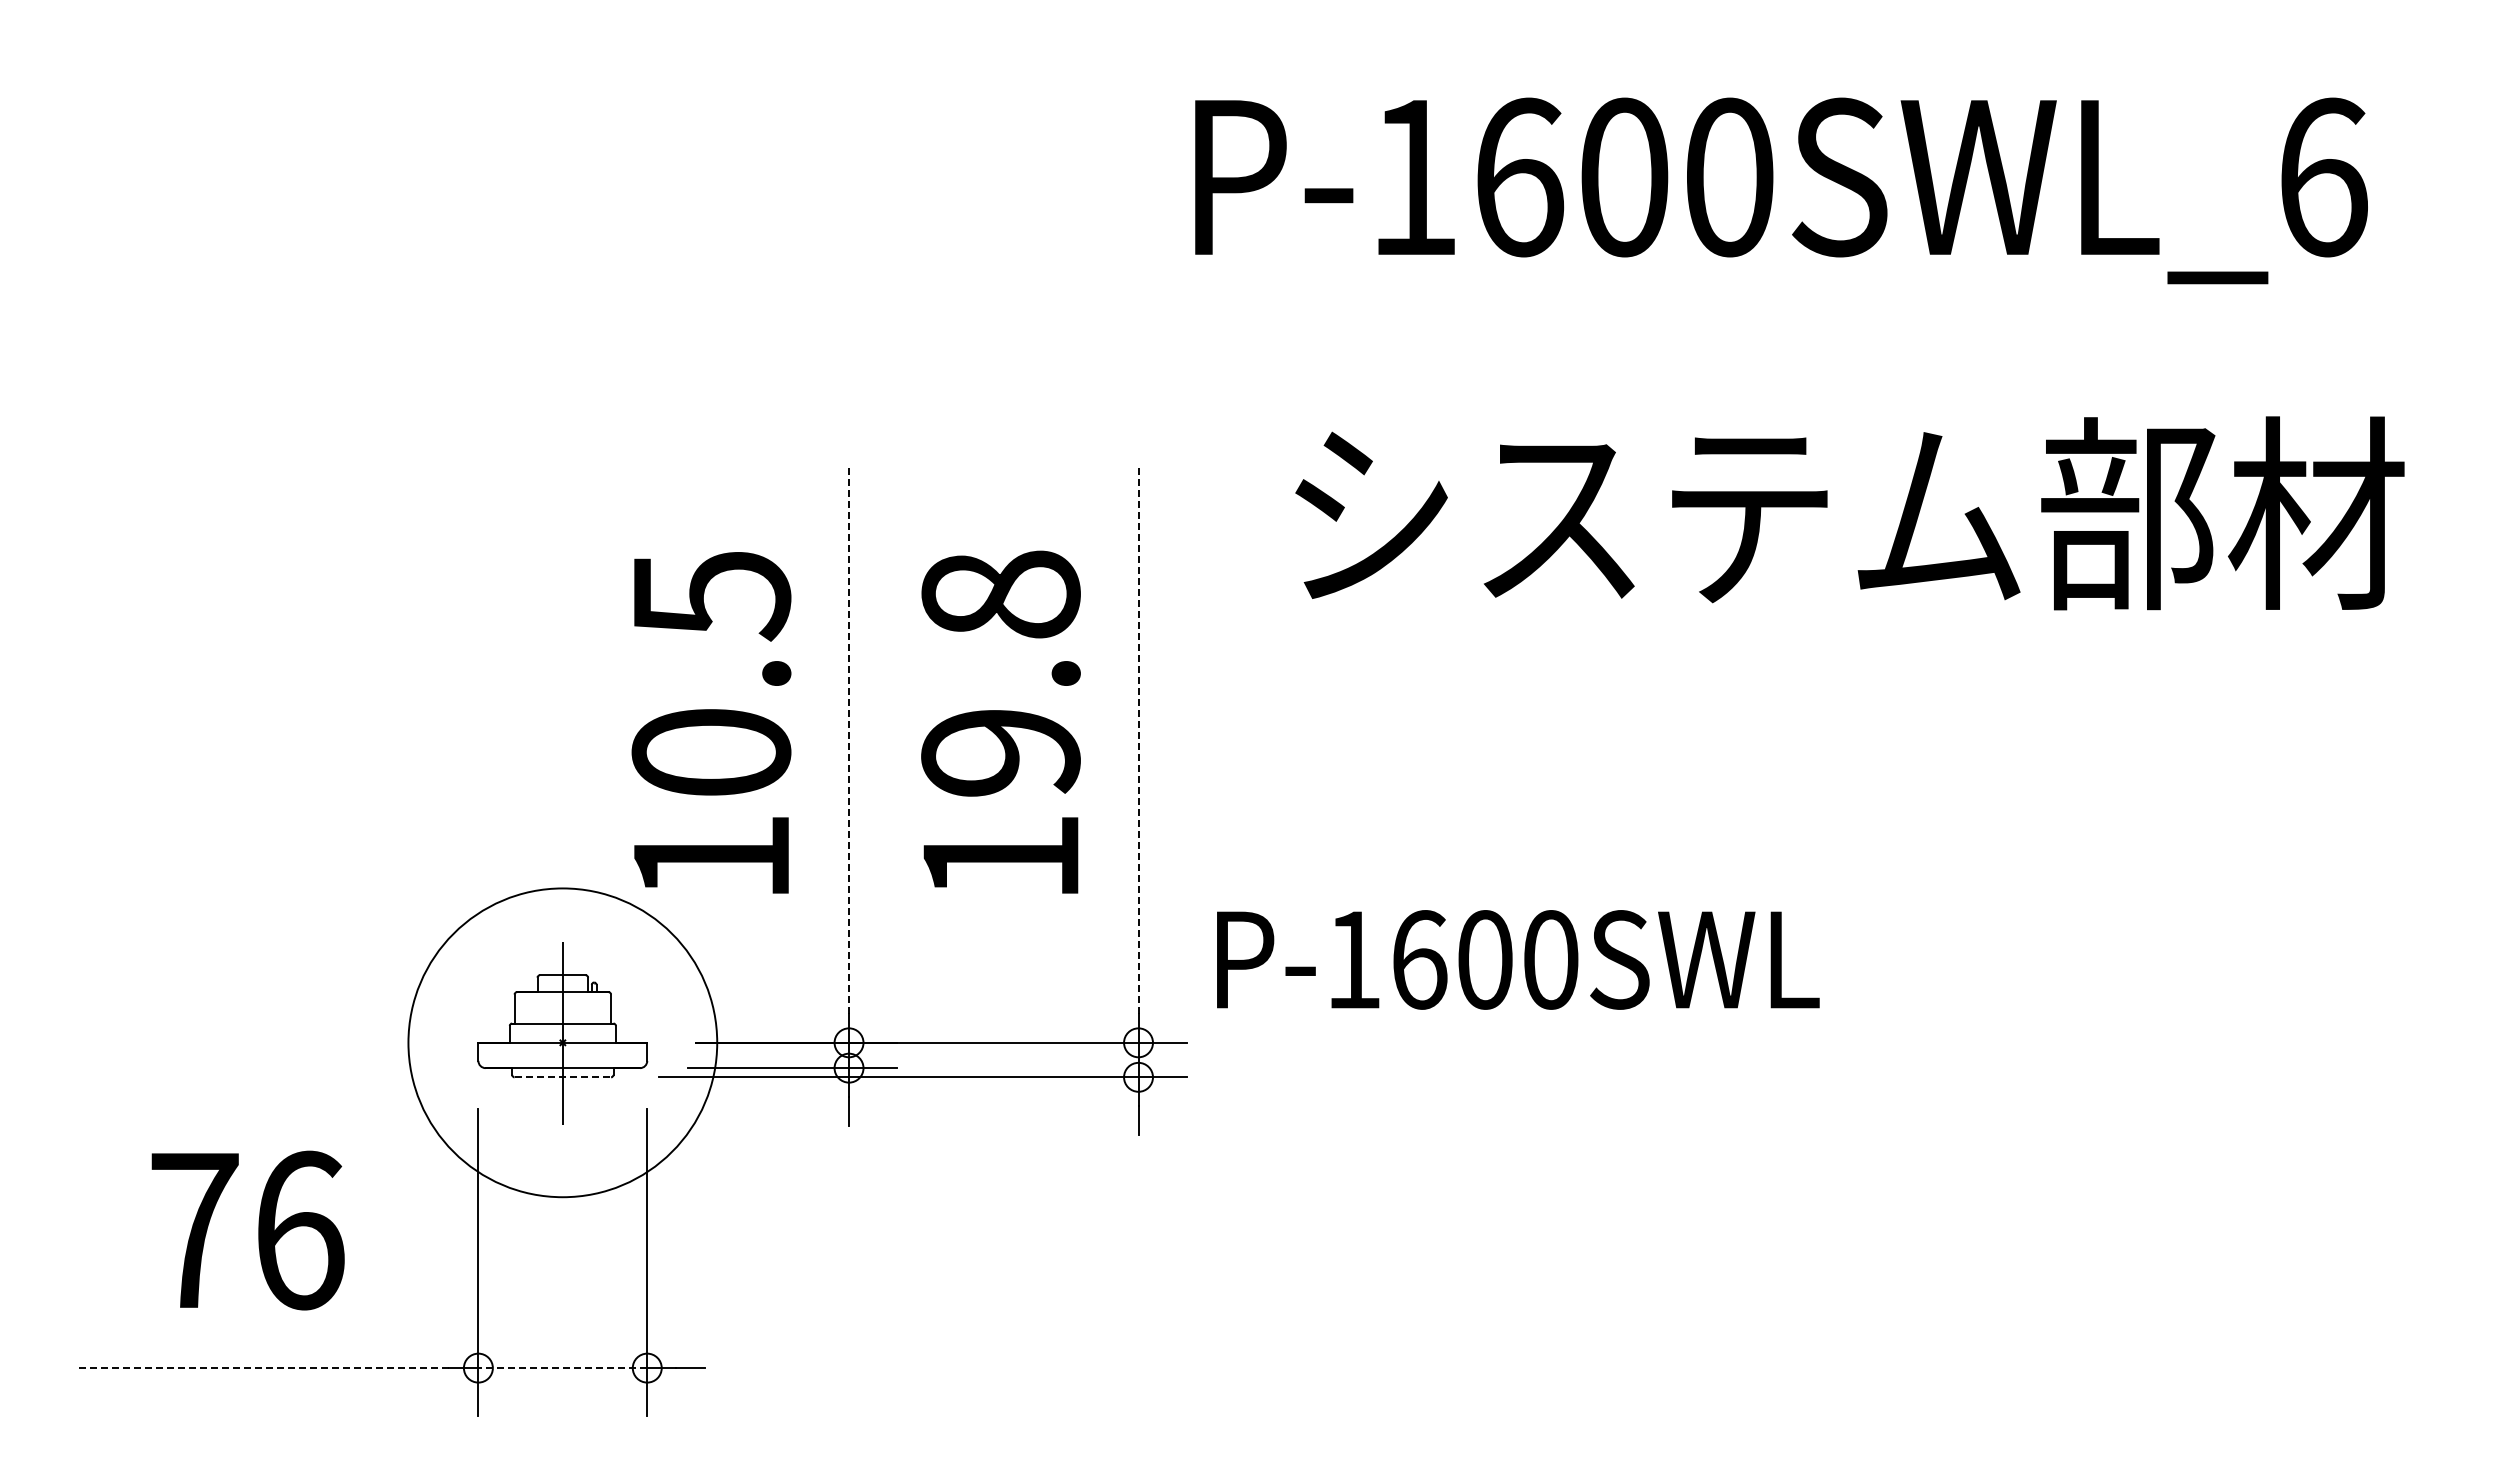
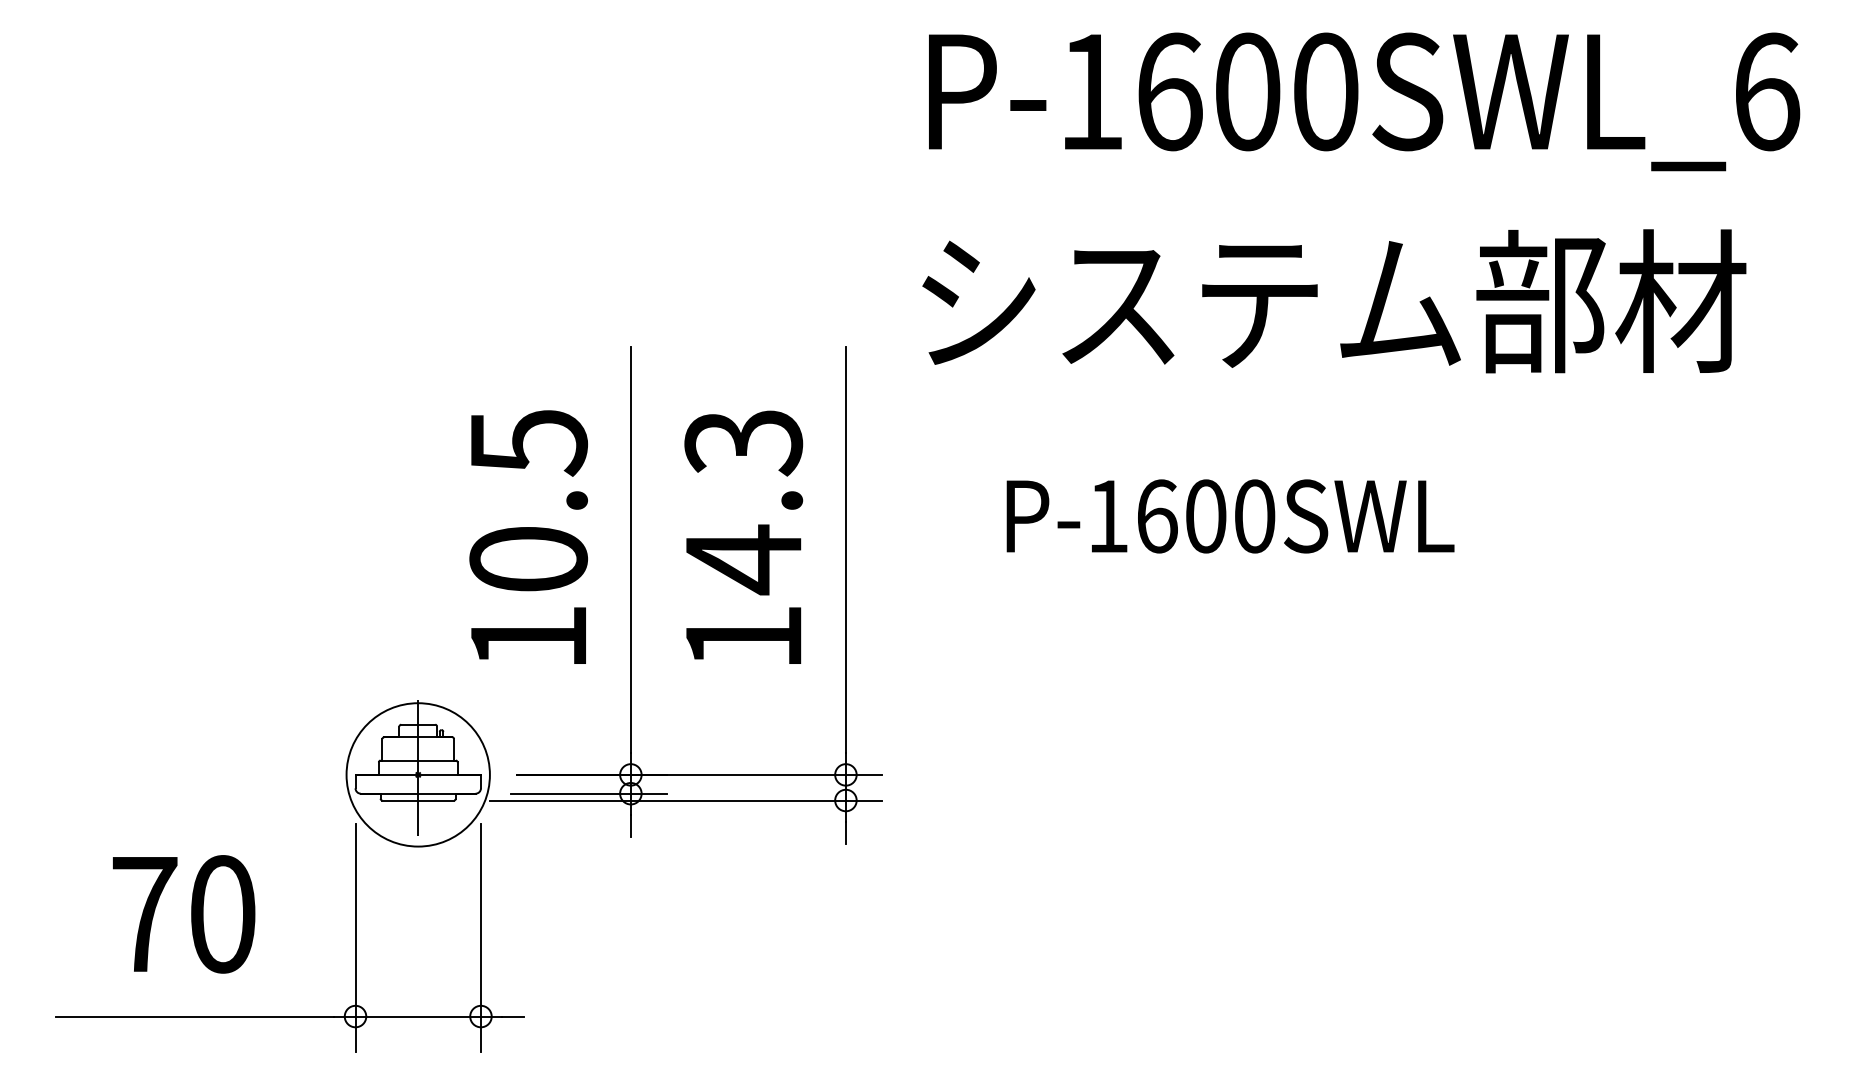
text: (1781, 190) -> (1364, 101), moved
text: (1849, 513) -> (1333, 301), moved
text: (1000, 675) -> (743, 502), 19.8 -> 14.3
line: (849, 740) -> (631, 550), dashed -> solid
line: (1138, 740) -> (845, 550), dashed -> solid
text: (1518, 959) -> (1230, 516), moved
circle: (562, 1042) -> (417, 774), size x0.62
line: (563, 1077) -> (418, 800), dashed -> solid
text: (300, 1230) -> (223, 914), 76 -> 70
line: (261, 1368) -> (194, 1016), dashed -> solid
line: (562, 1368) -> (417, 1016), dashed -> solid

